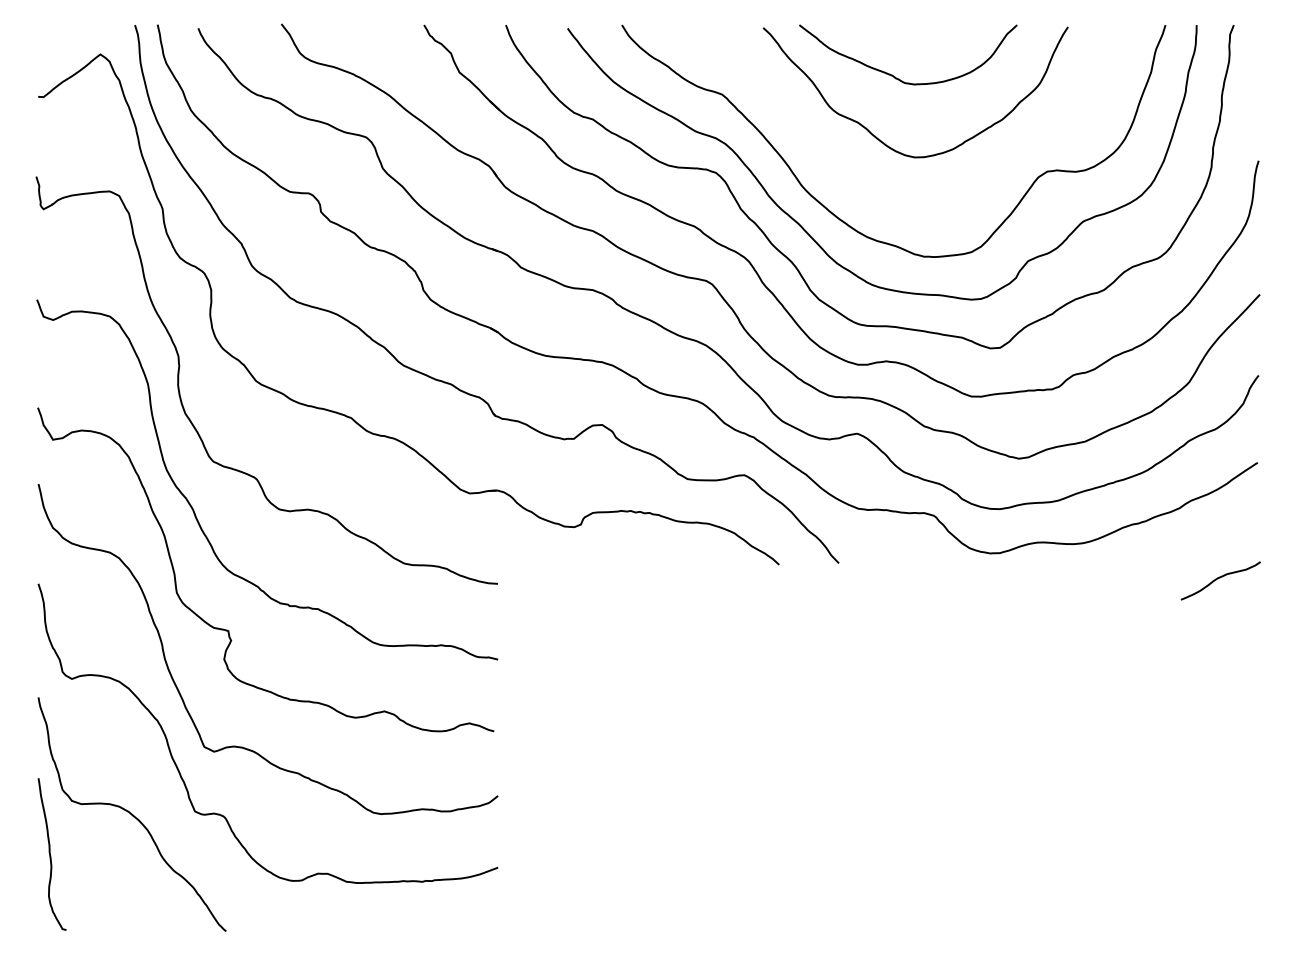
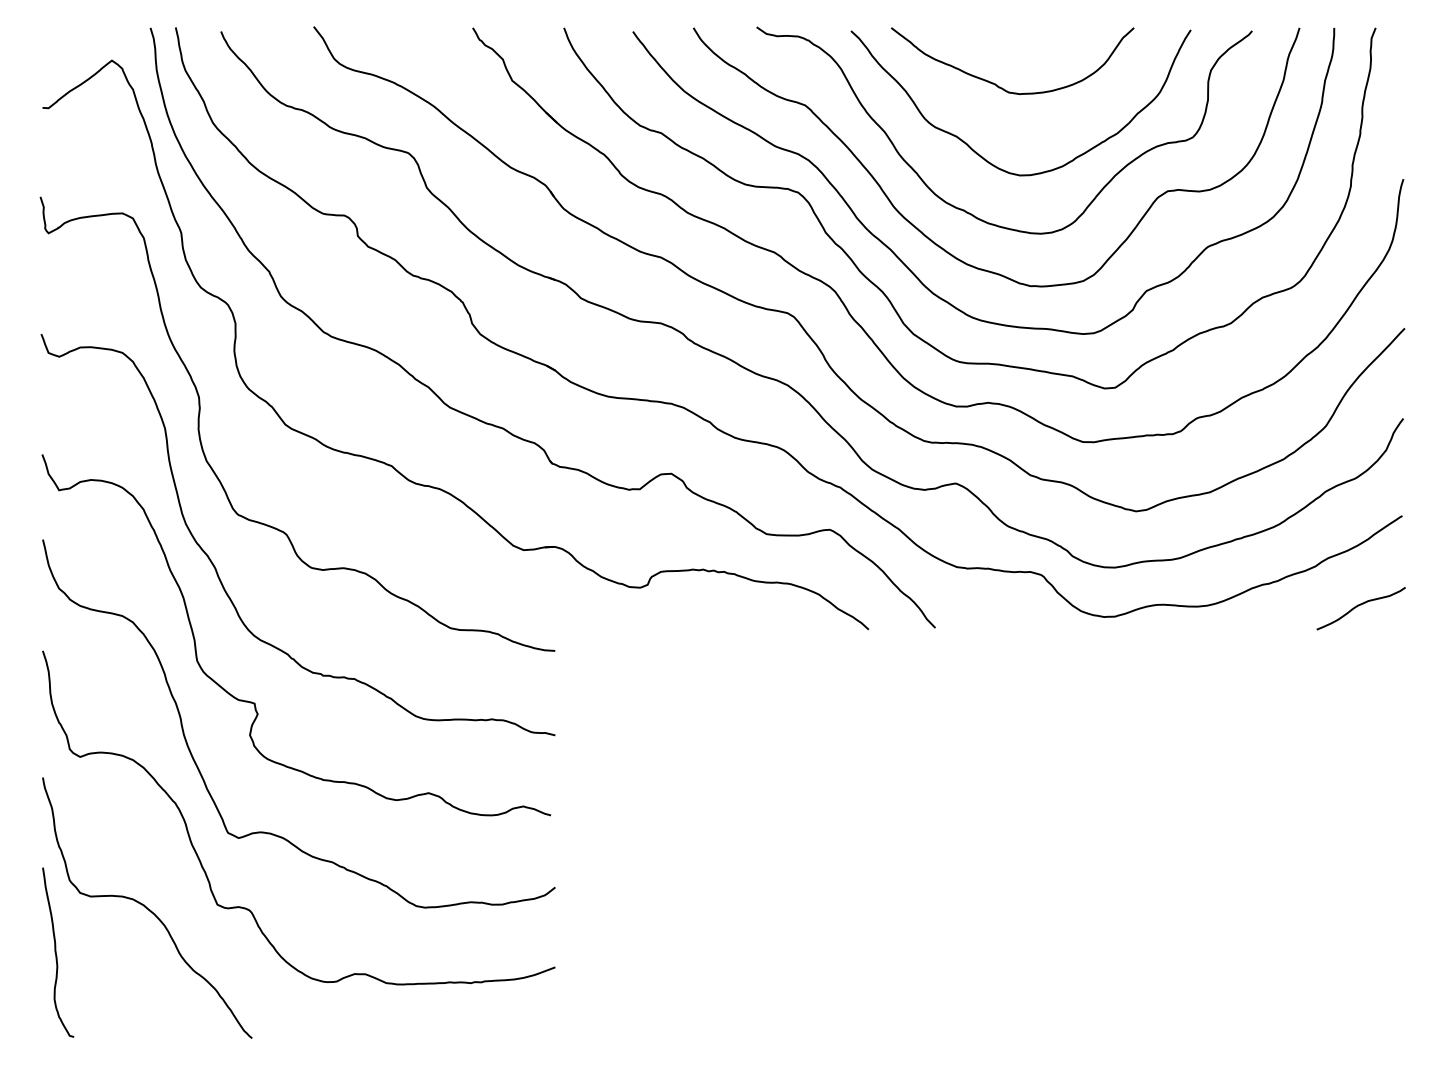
curve: (864, 187) -> (963, 208), added
curve: (1220, 578) -> (1360, 605), moved

